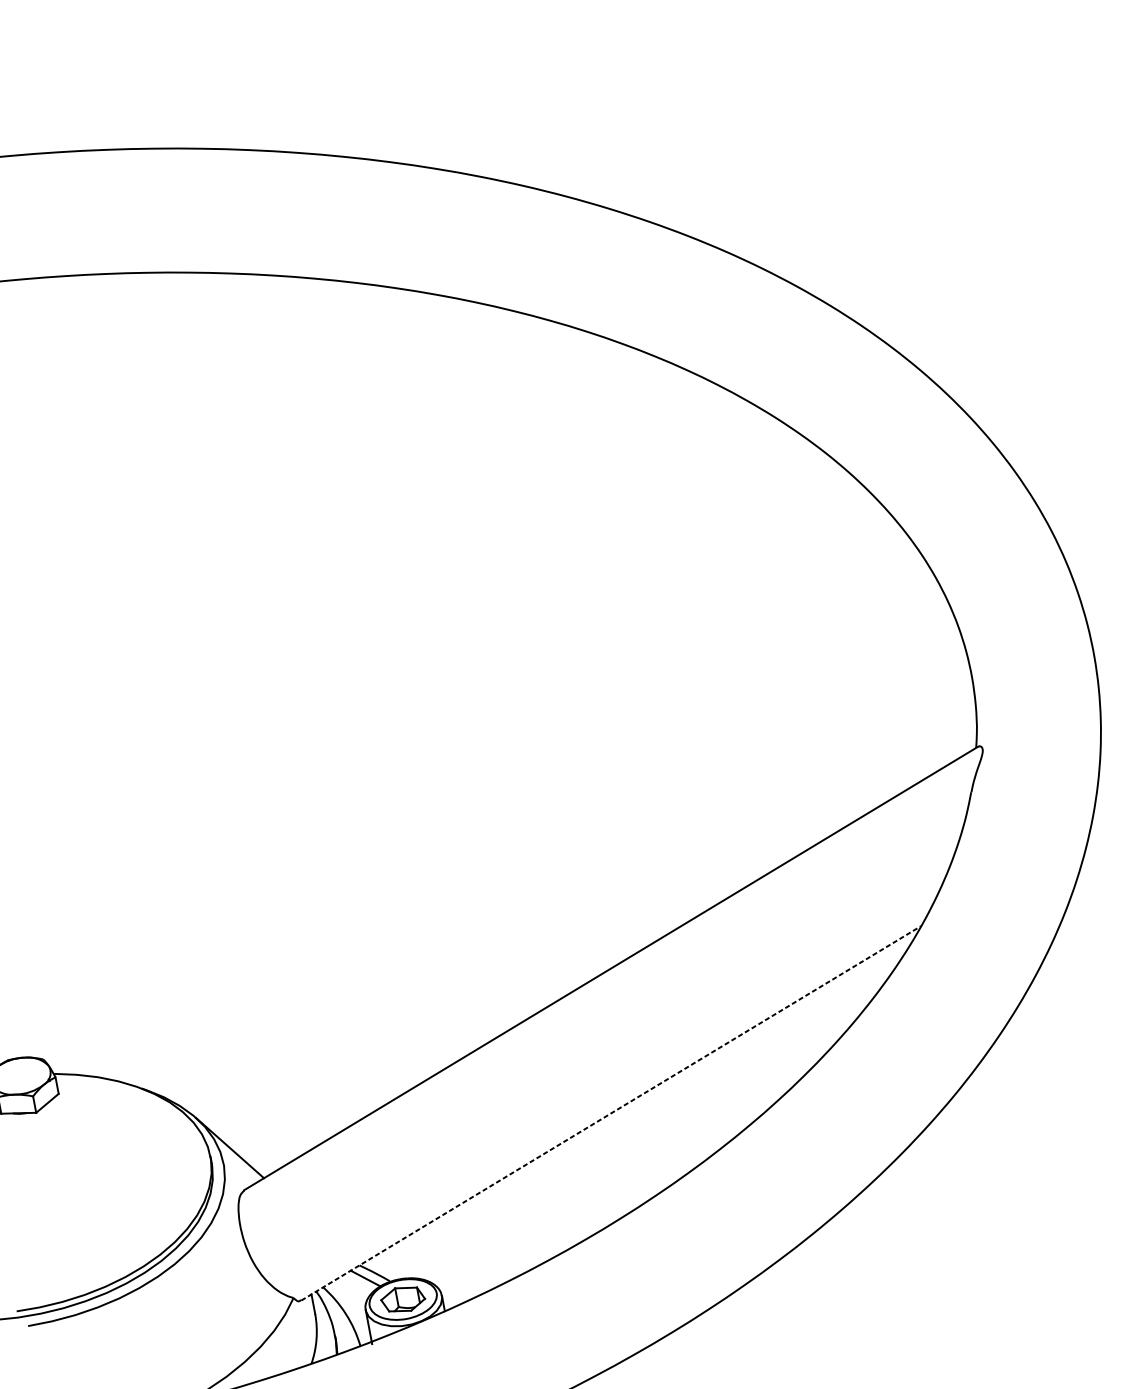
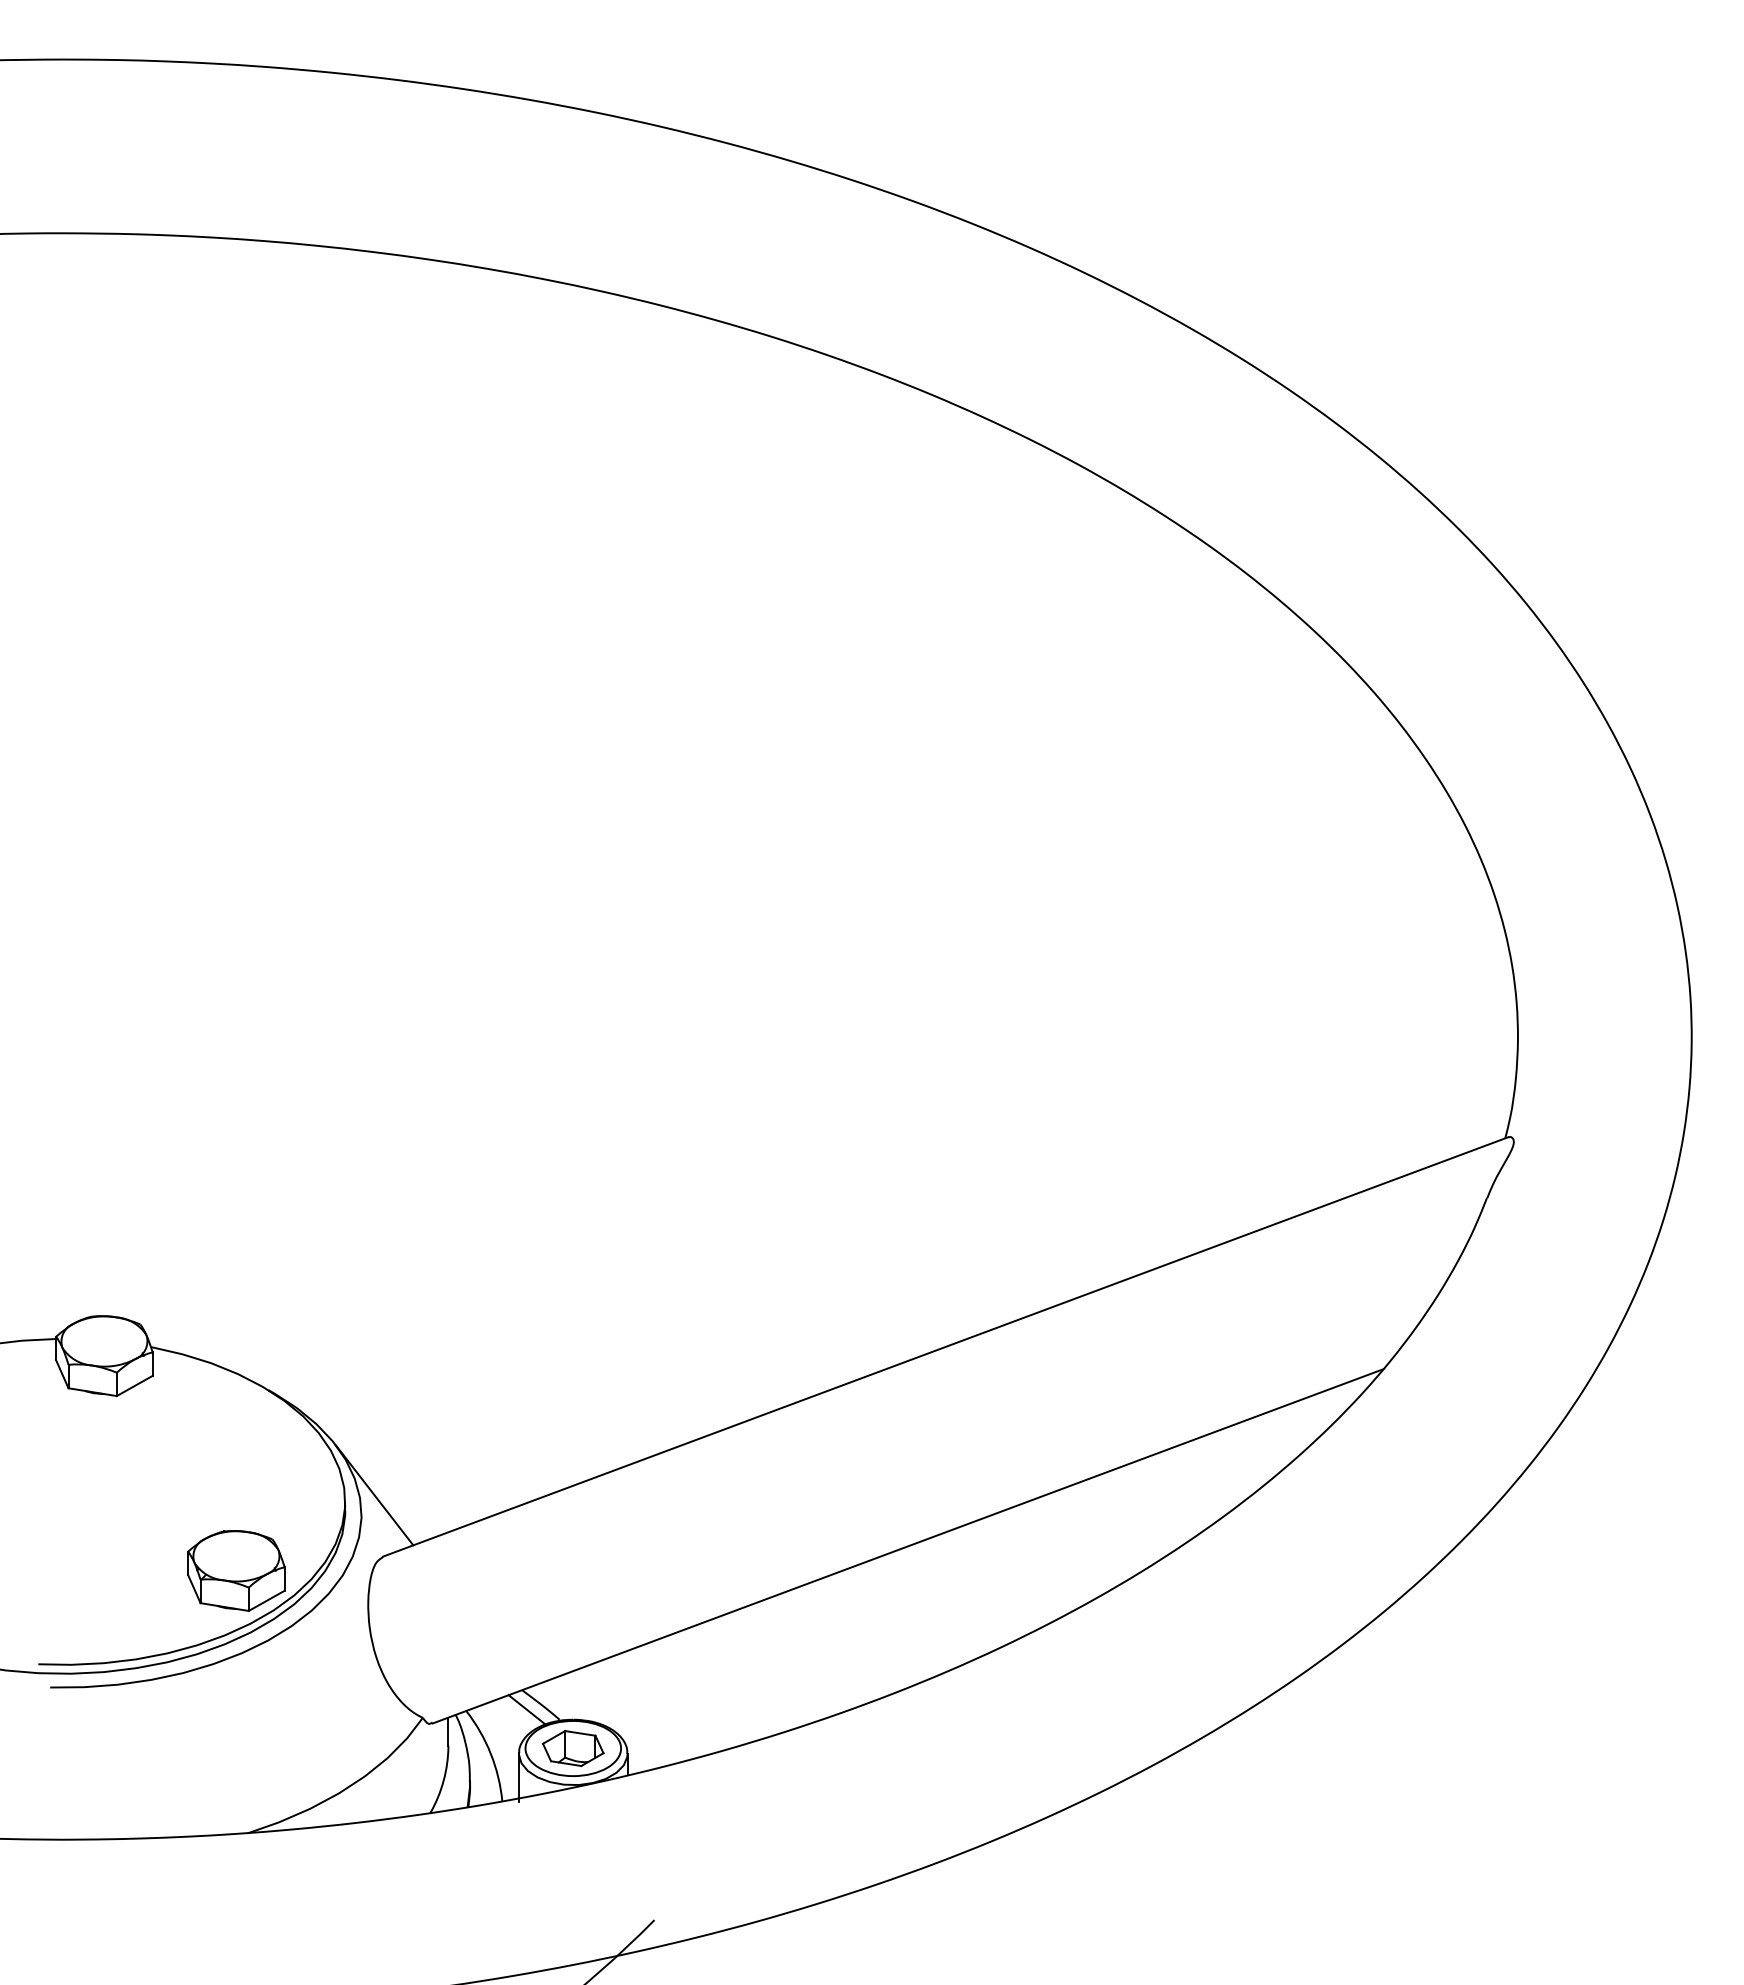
line: (611, 1113) -> (908, 1546), dashed -> solid
part: (143, 1219) -> (236, 1570), added

